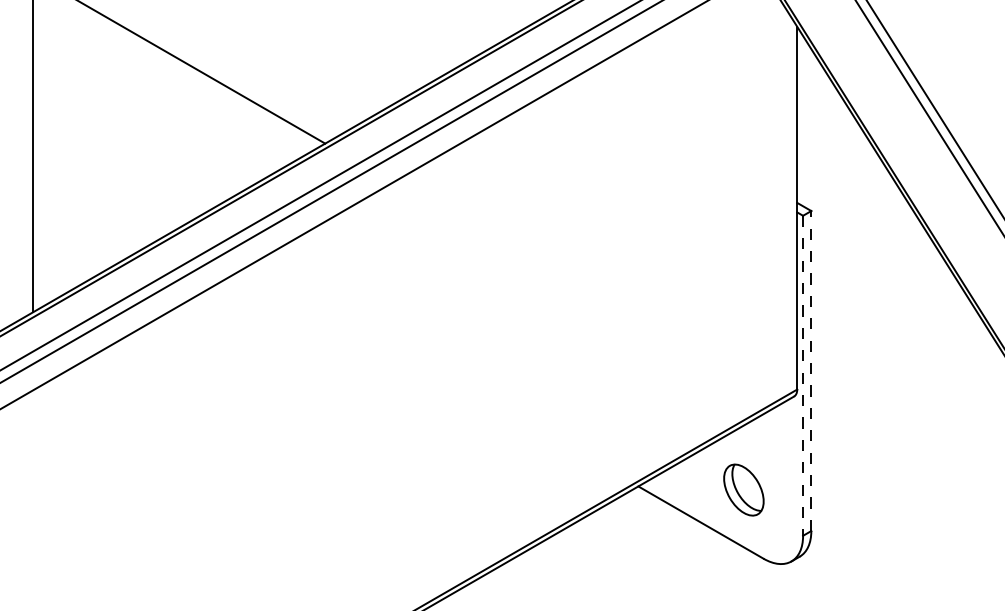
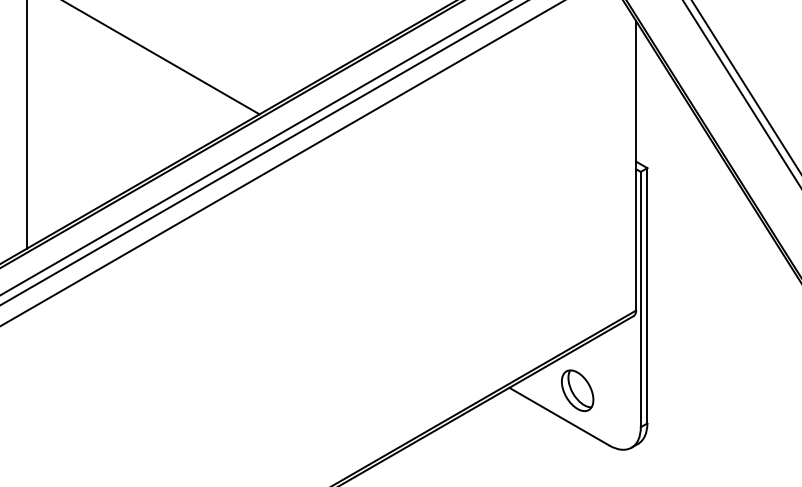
line: (811, 370) -> (647, 295), dashed -> solid
line: (803, 376) -> (641, 300), dashed -> solid
part: (743, 489) -> (577, 390), moved

